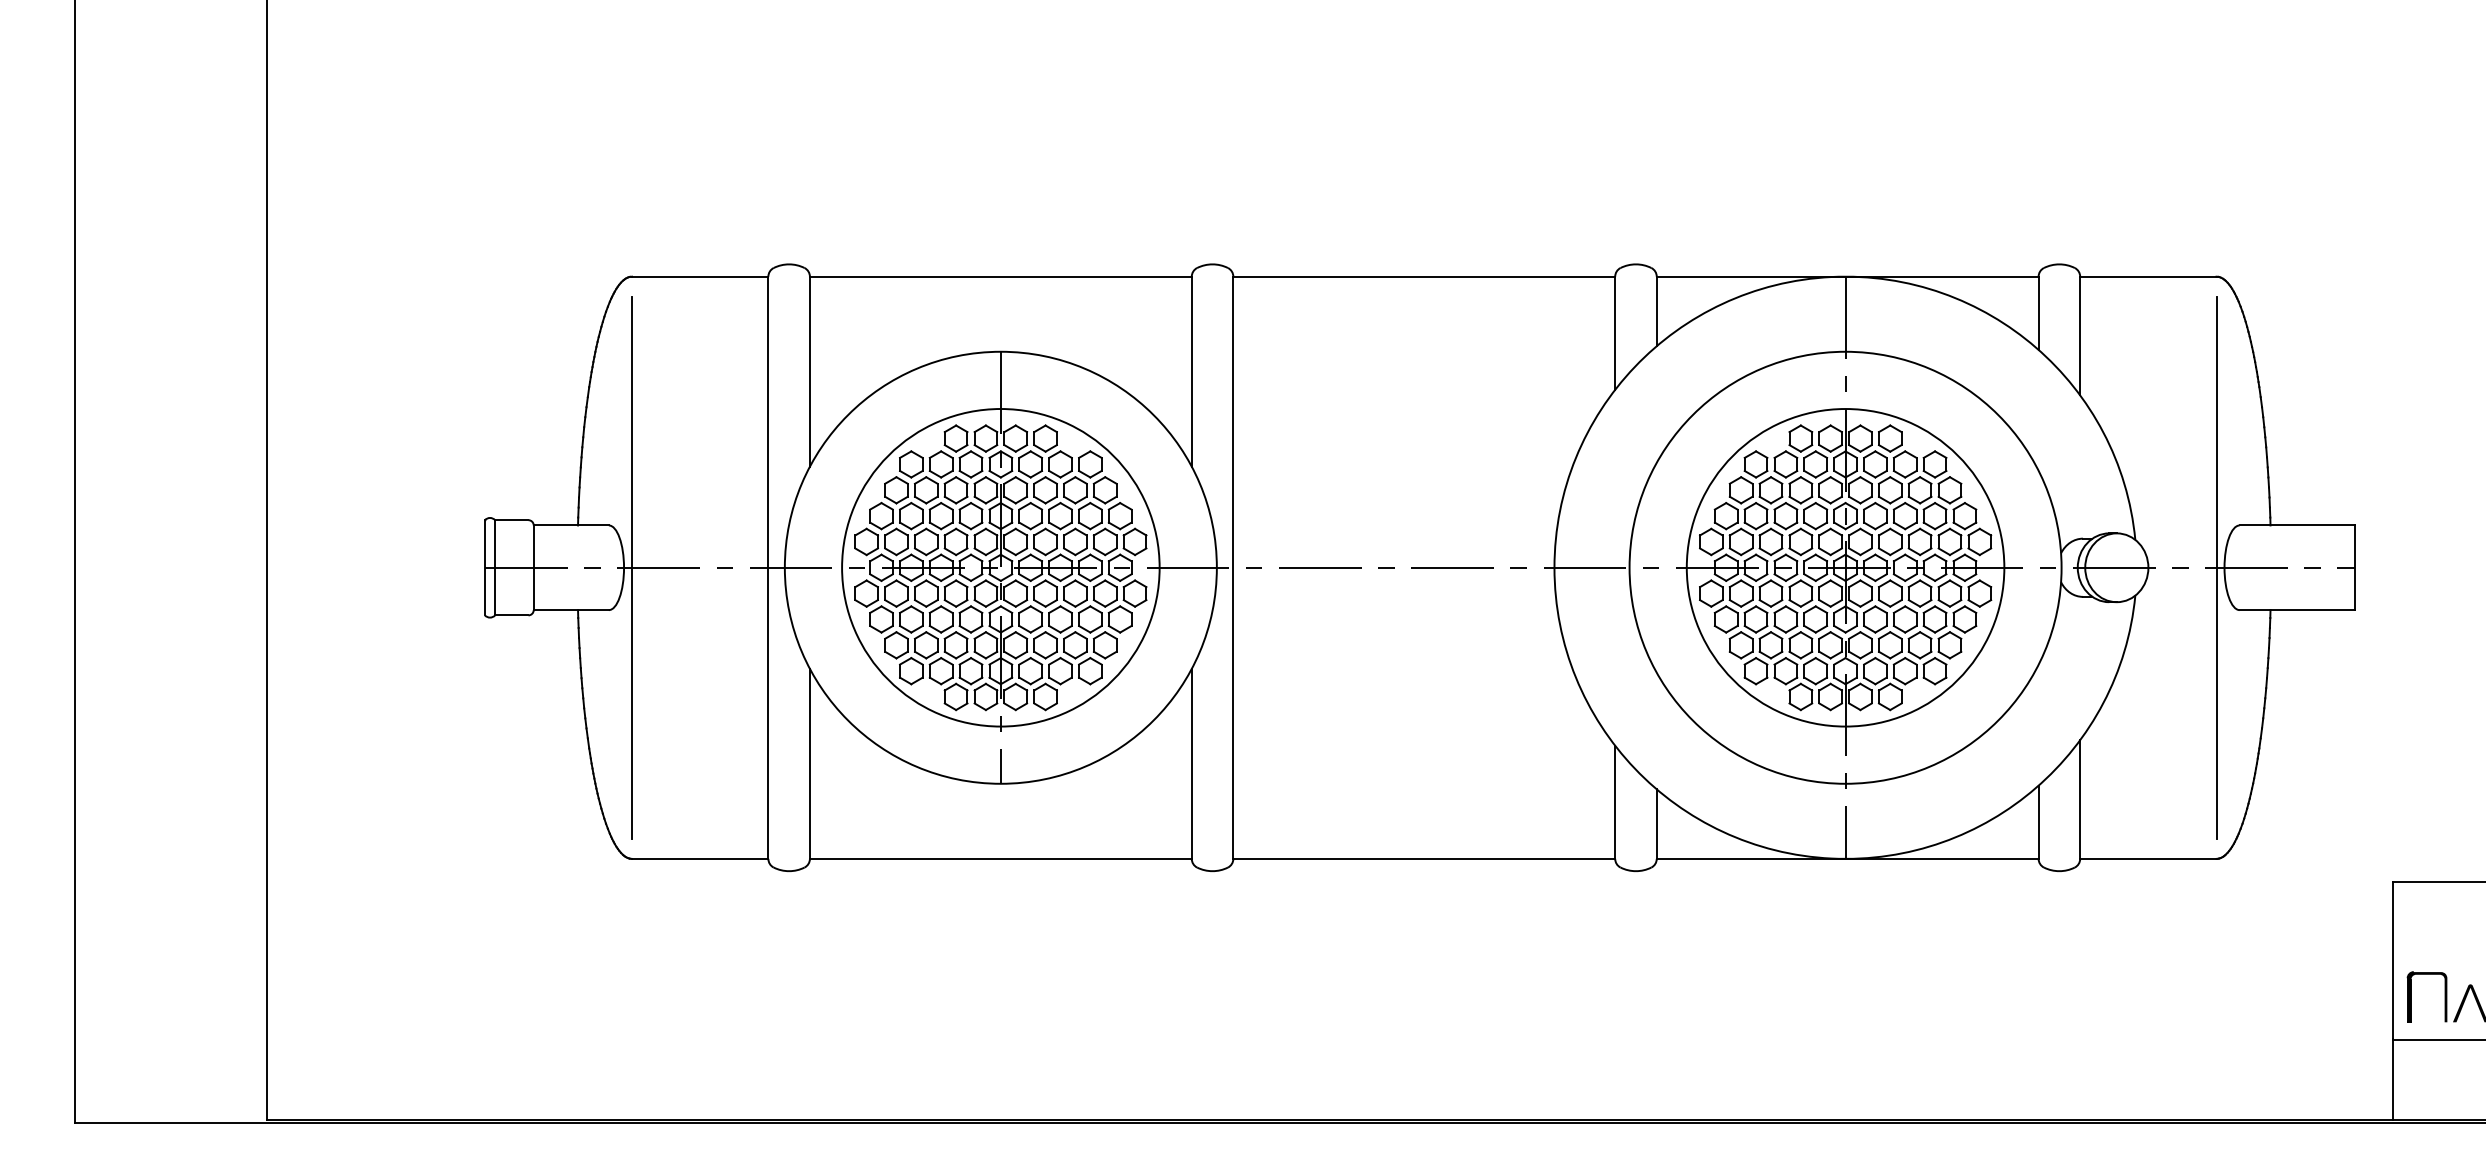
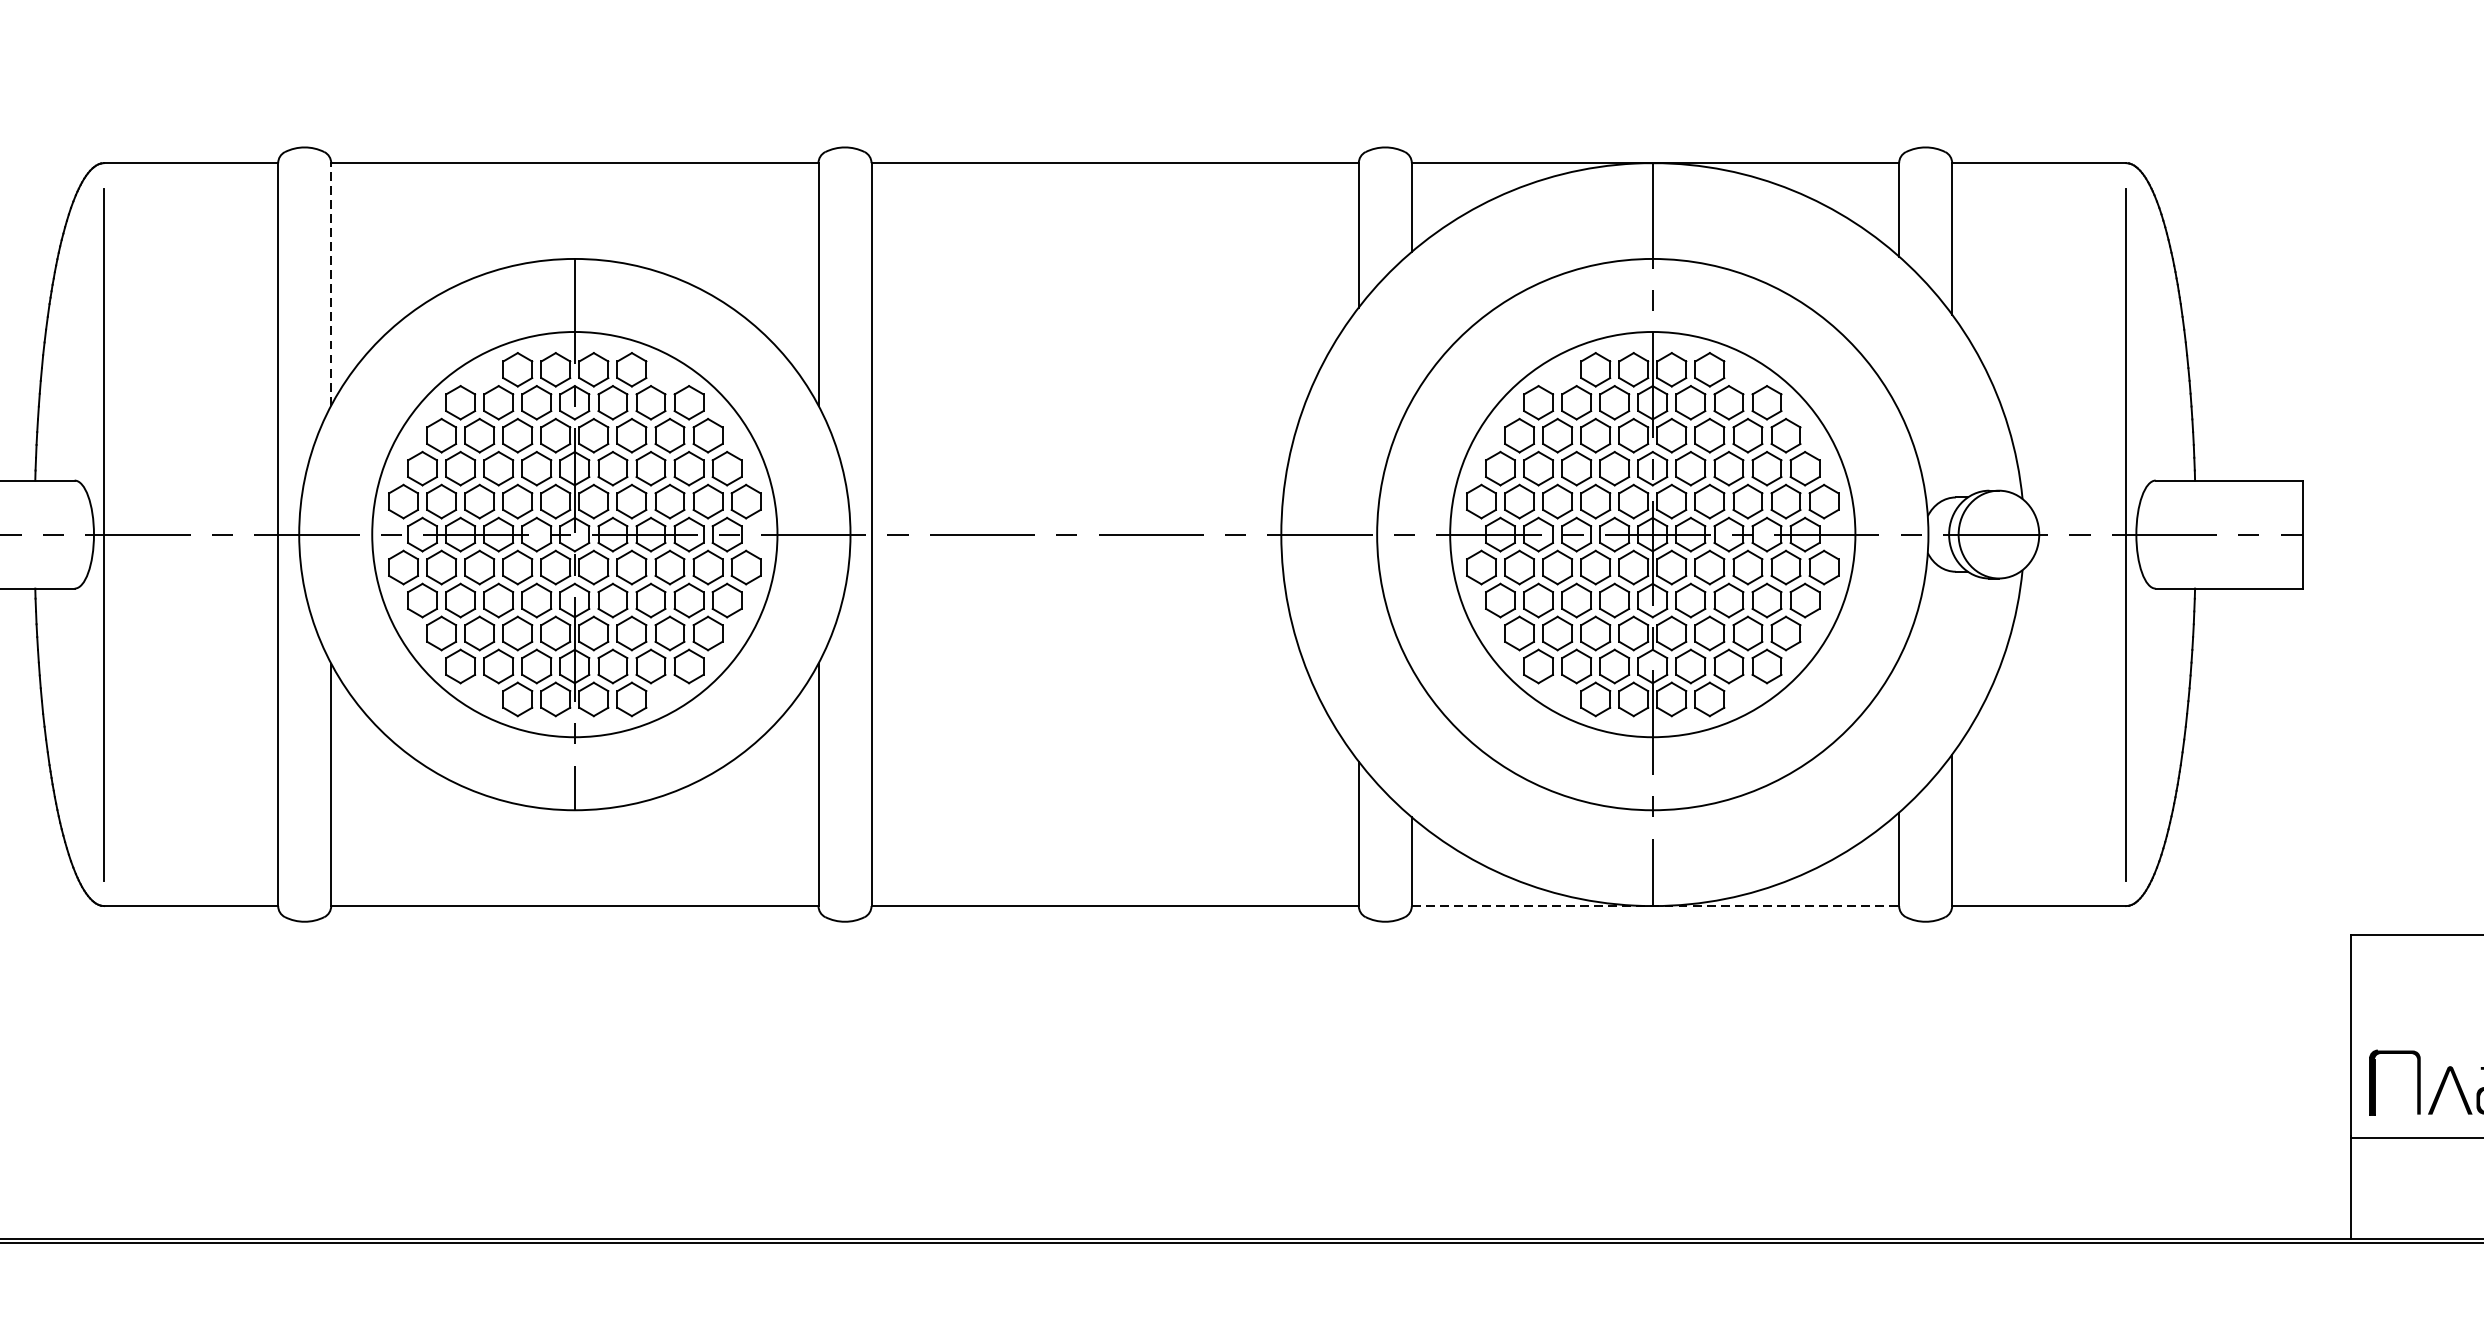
line: (809, 371) -> (330, 284), solid -> dashed
line: (1847, 858) -> (1655, 905), solid -> dashed

